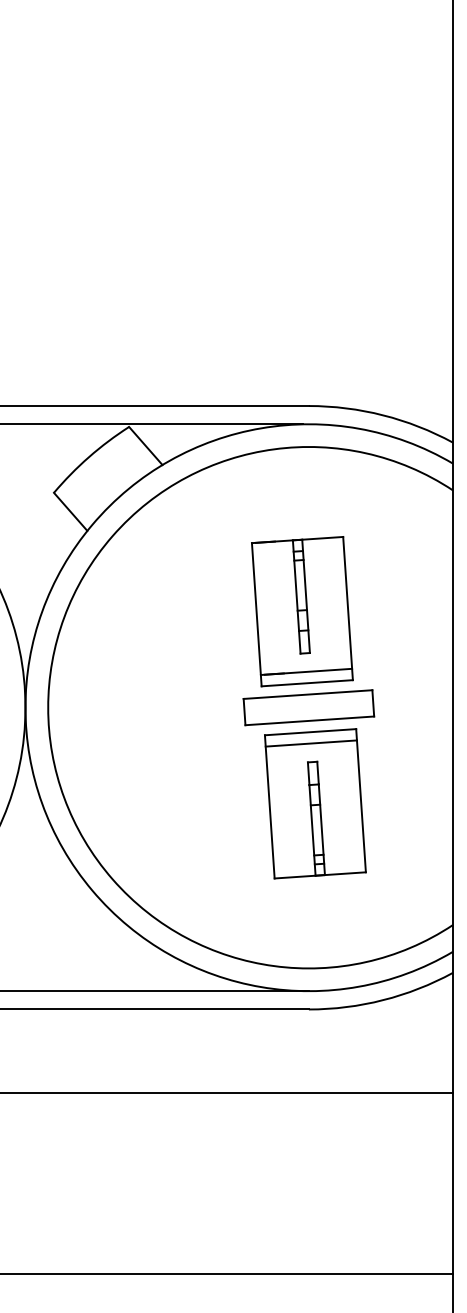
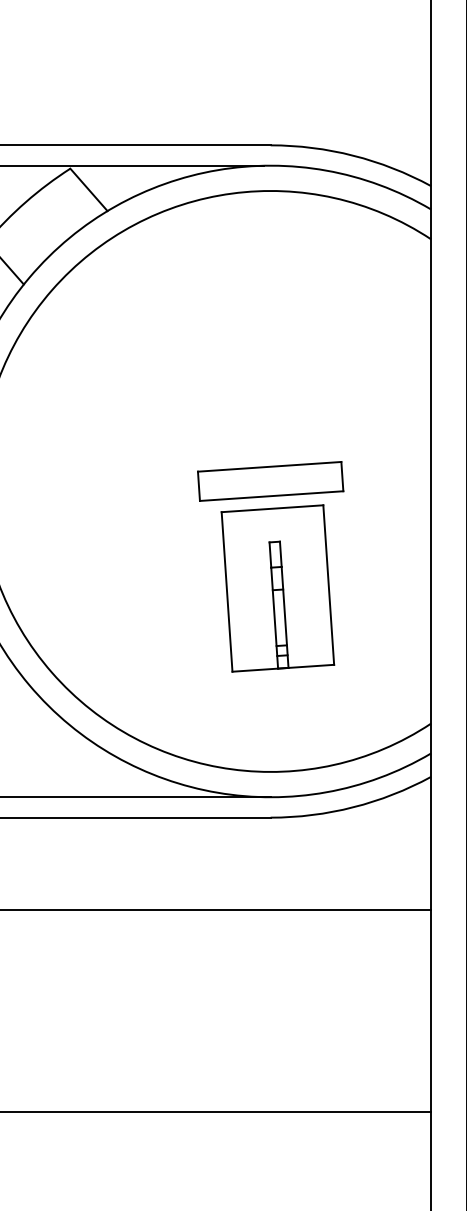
part: (302, 611) -> (263, 374), removed
line: (310, 743) -> (272, 521), removed

